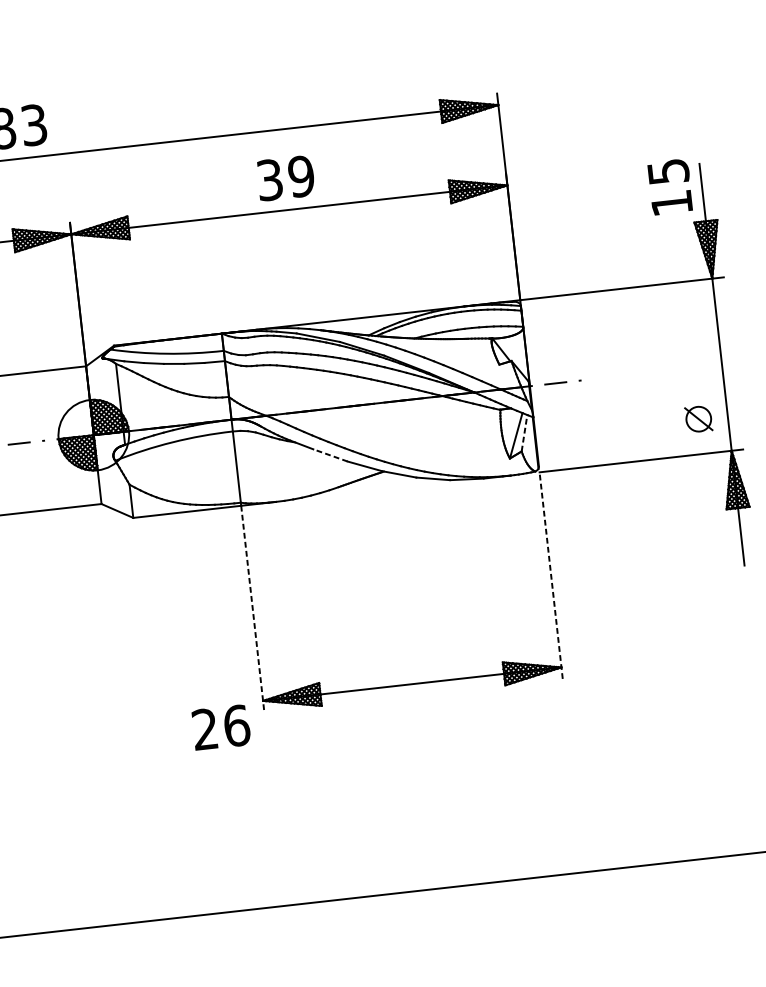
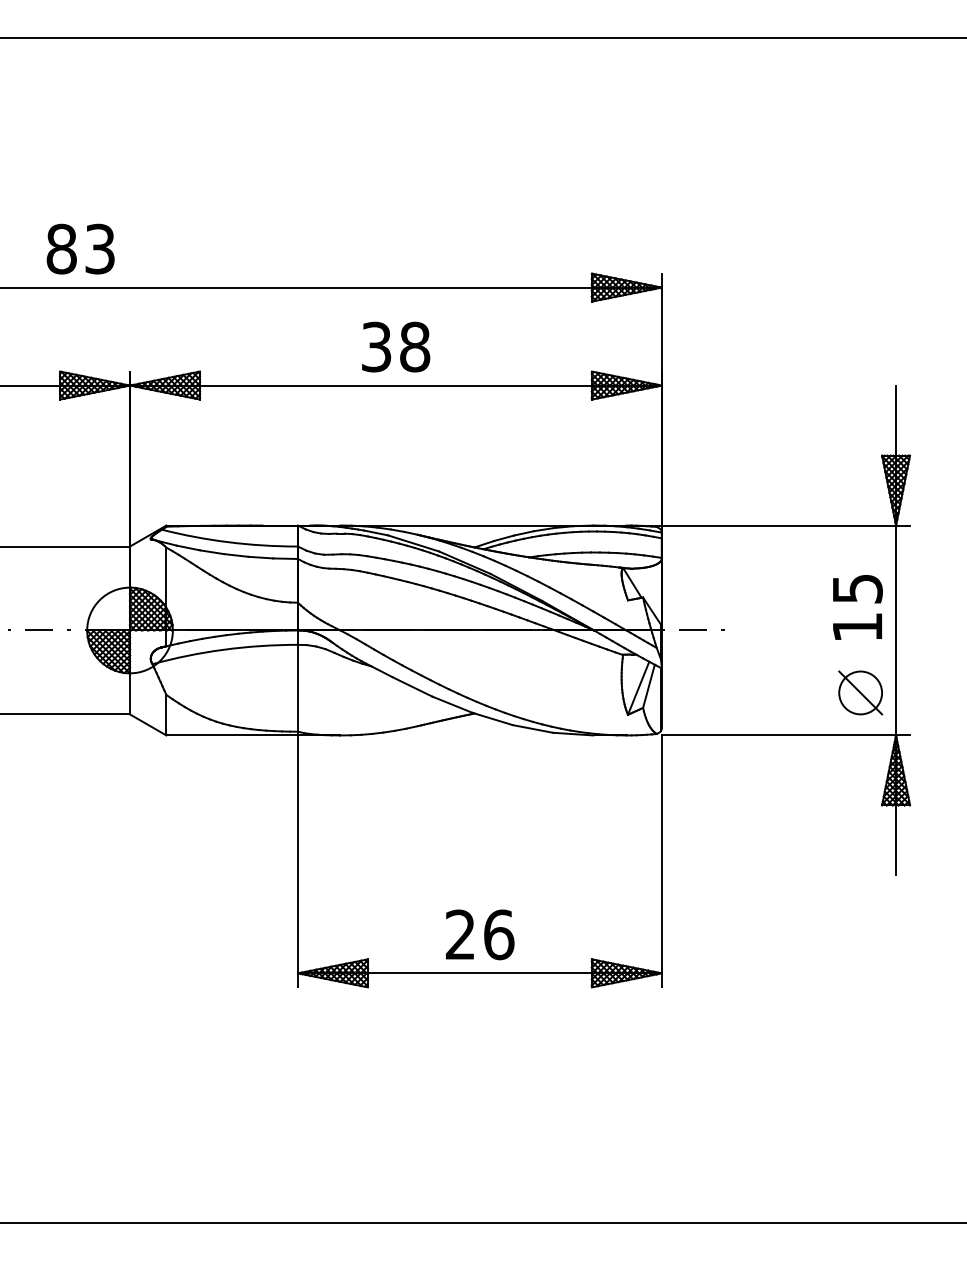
text: (300, 176) -> (414, 346), 39 -> 38
text: (670, 187) -> (857, 607), moved
part: (698, 418) -> (860, 692), size x1.43
line: (524, 432) -> (649, 685), dashed -> solid
line: (329, 455) -> (411, 686), dashed -> solid
line: (550, 575) -> (661, 861), dashed -> solid
line: (252, 609) -> (297, 861), dashed -> solid
text: (221, 727) -> (480, 934), moved

